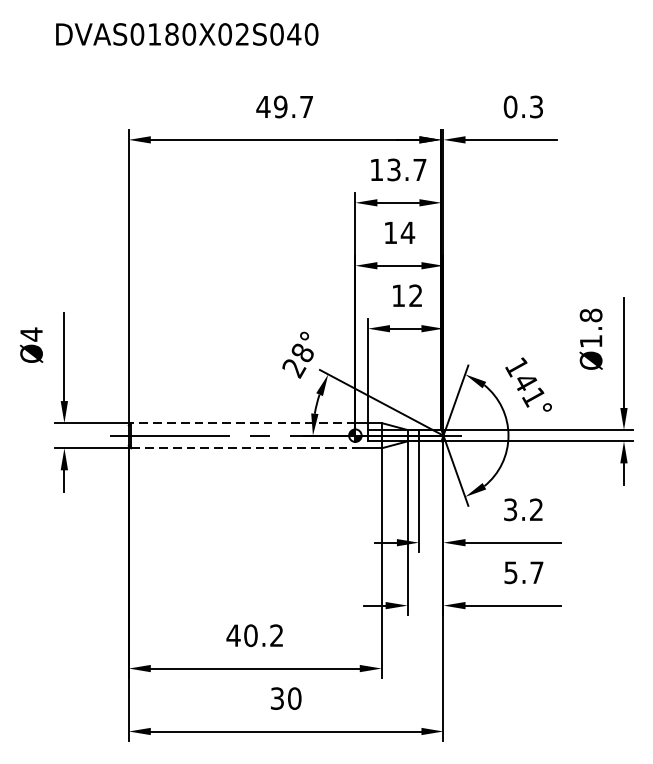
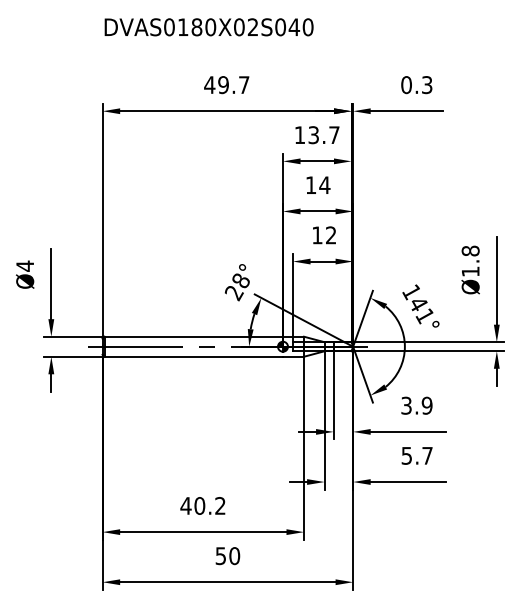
text: (186, 34) -> (208, 27), moved
line: (242, 422) -> (193, 336), dashed -> solid
line: (244, 447) -> (194, 356), dashed -> solid
text: (535, 509) -> (426, 405), 3.2 -> 3.9
text: (278, 697) -> (221, 555), 30 -> 50

